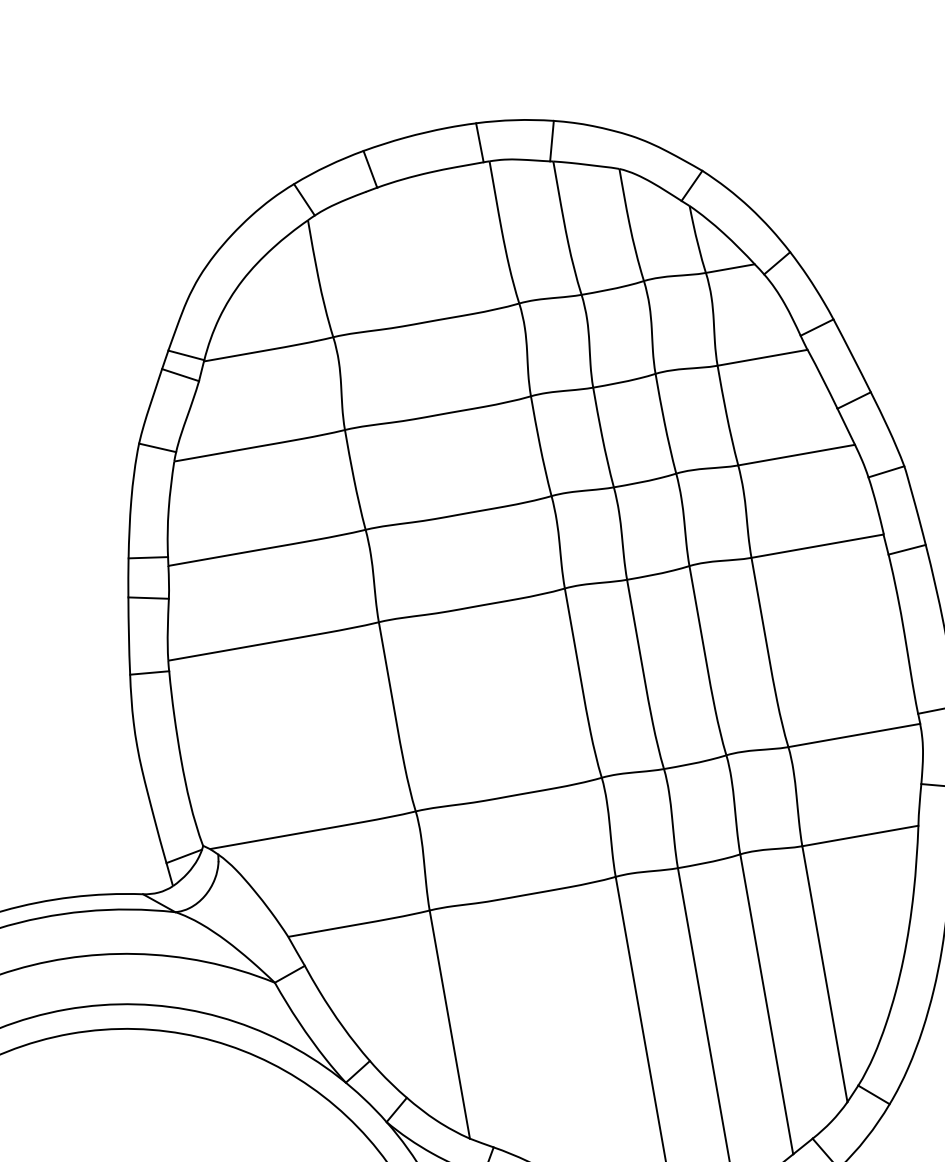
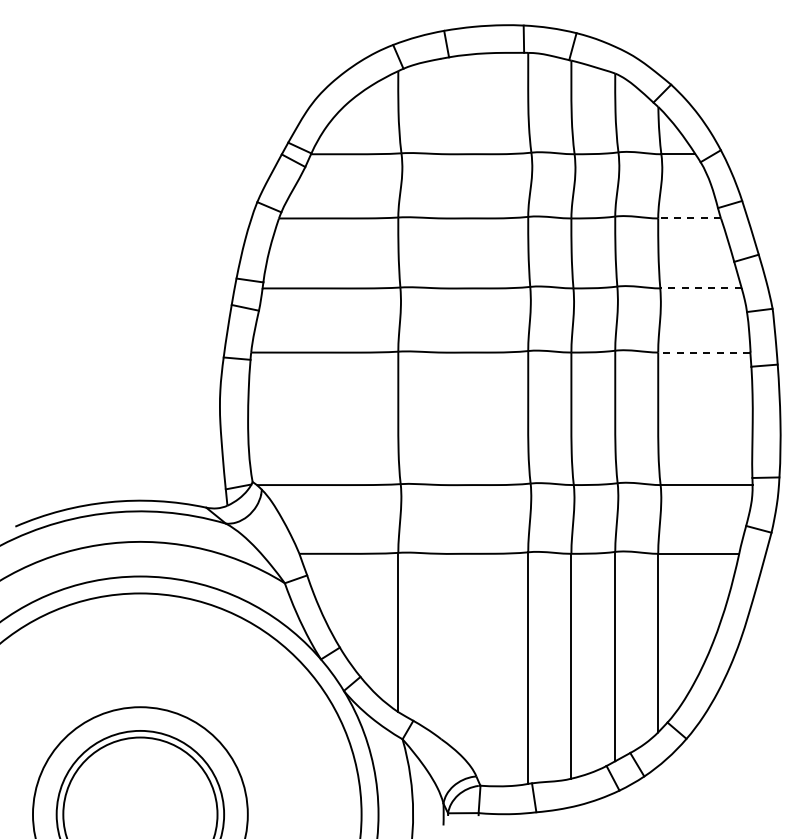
line: (762, 357) -> (689, 218), solid -> dashed
line: (797, 455) -> (701, 288), solid -> dashed
line: (816, 546) -> (703, 352), solid -> dashed

